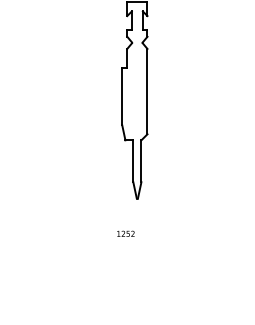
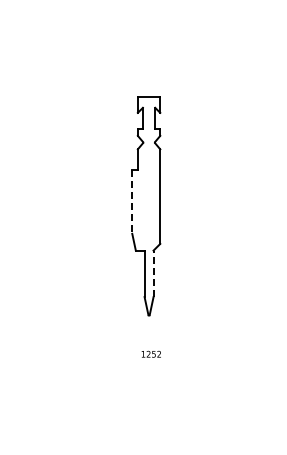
line: (122, 96) -> (132, 201), solid -> dashed
line: (141, 160) -> (153, 273), solid -> dashed
text: (125, 233) -> (150, 353), moved

